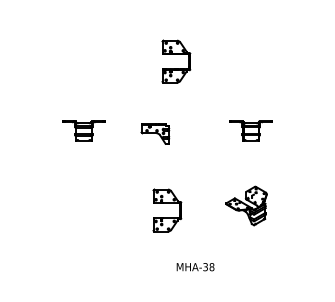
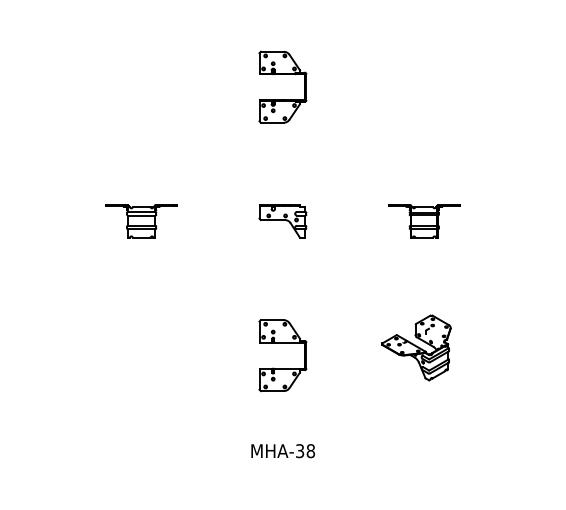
part: (176, 54) -> (283, 75), moved
part: (155, 133) -> (283, 220), moved
text: (195, 267) -> (283, 451), moved

